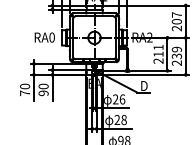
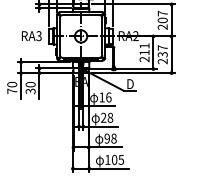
text: (51, 36) -> (38, 35), RA0 -> RA3
text: (176, 49) -> (162, 47), 239 -> 237
text: (43, 93) -> (30, 91), 90 -> 30
text: (115, 99) -> (101, 97), 26 -> 16

